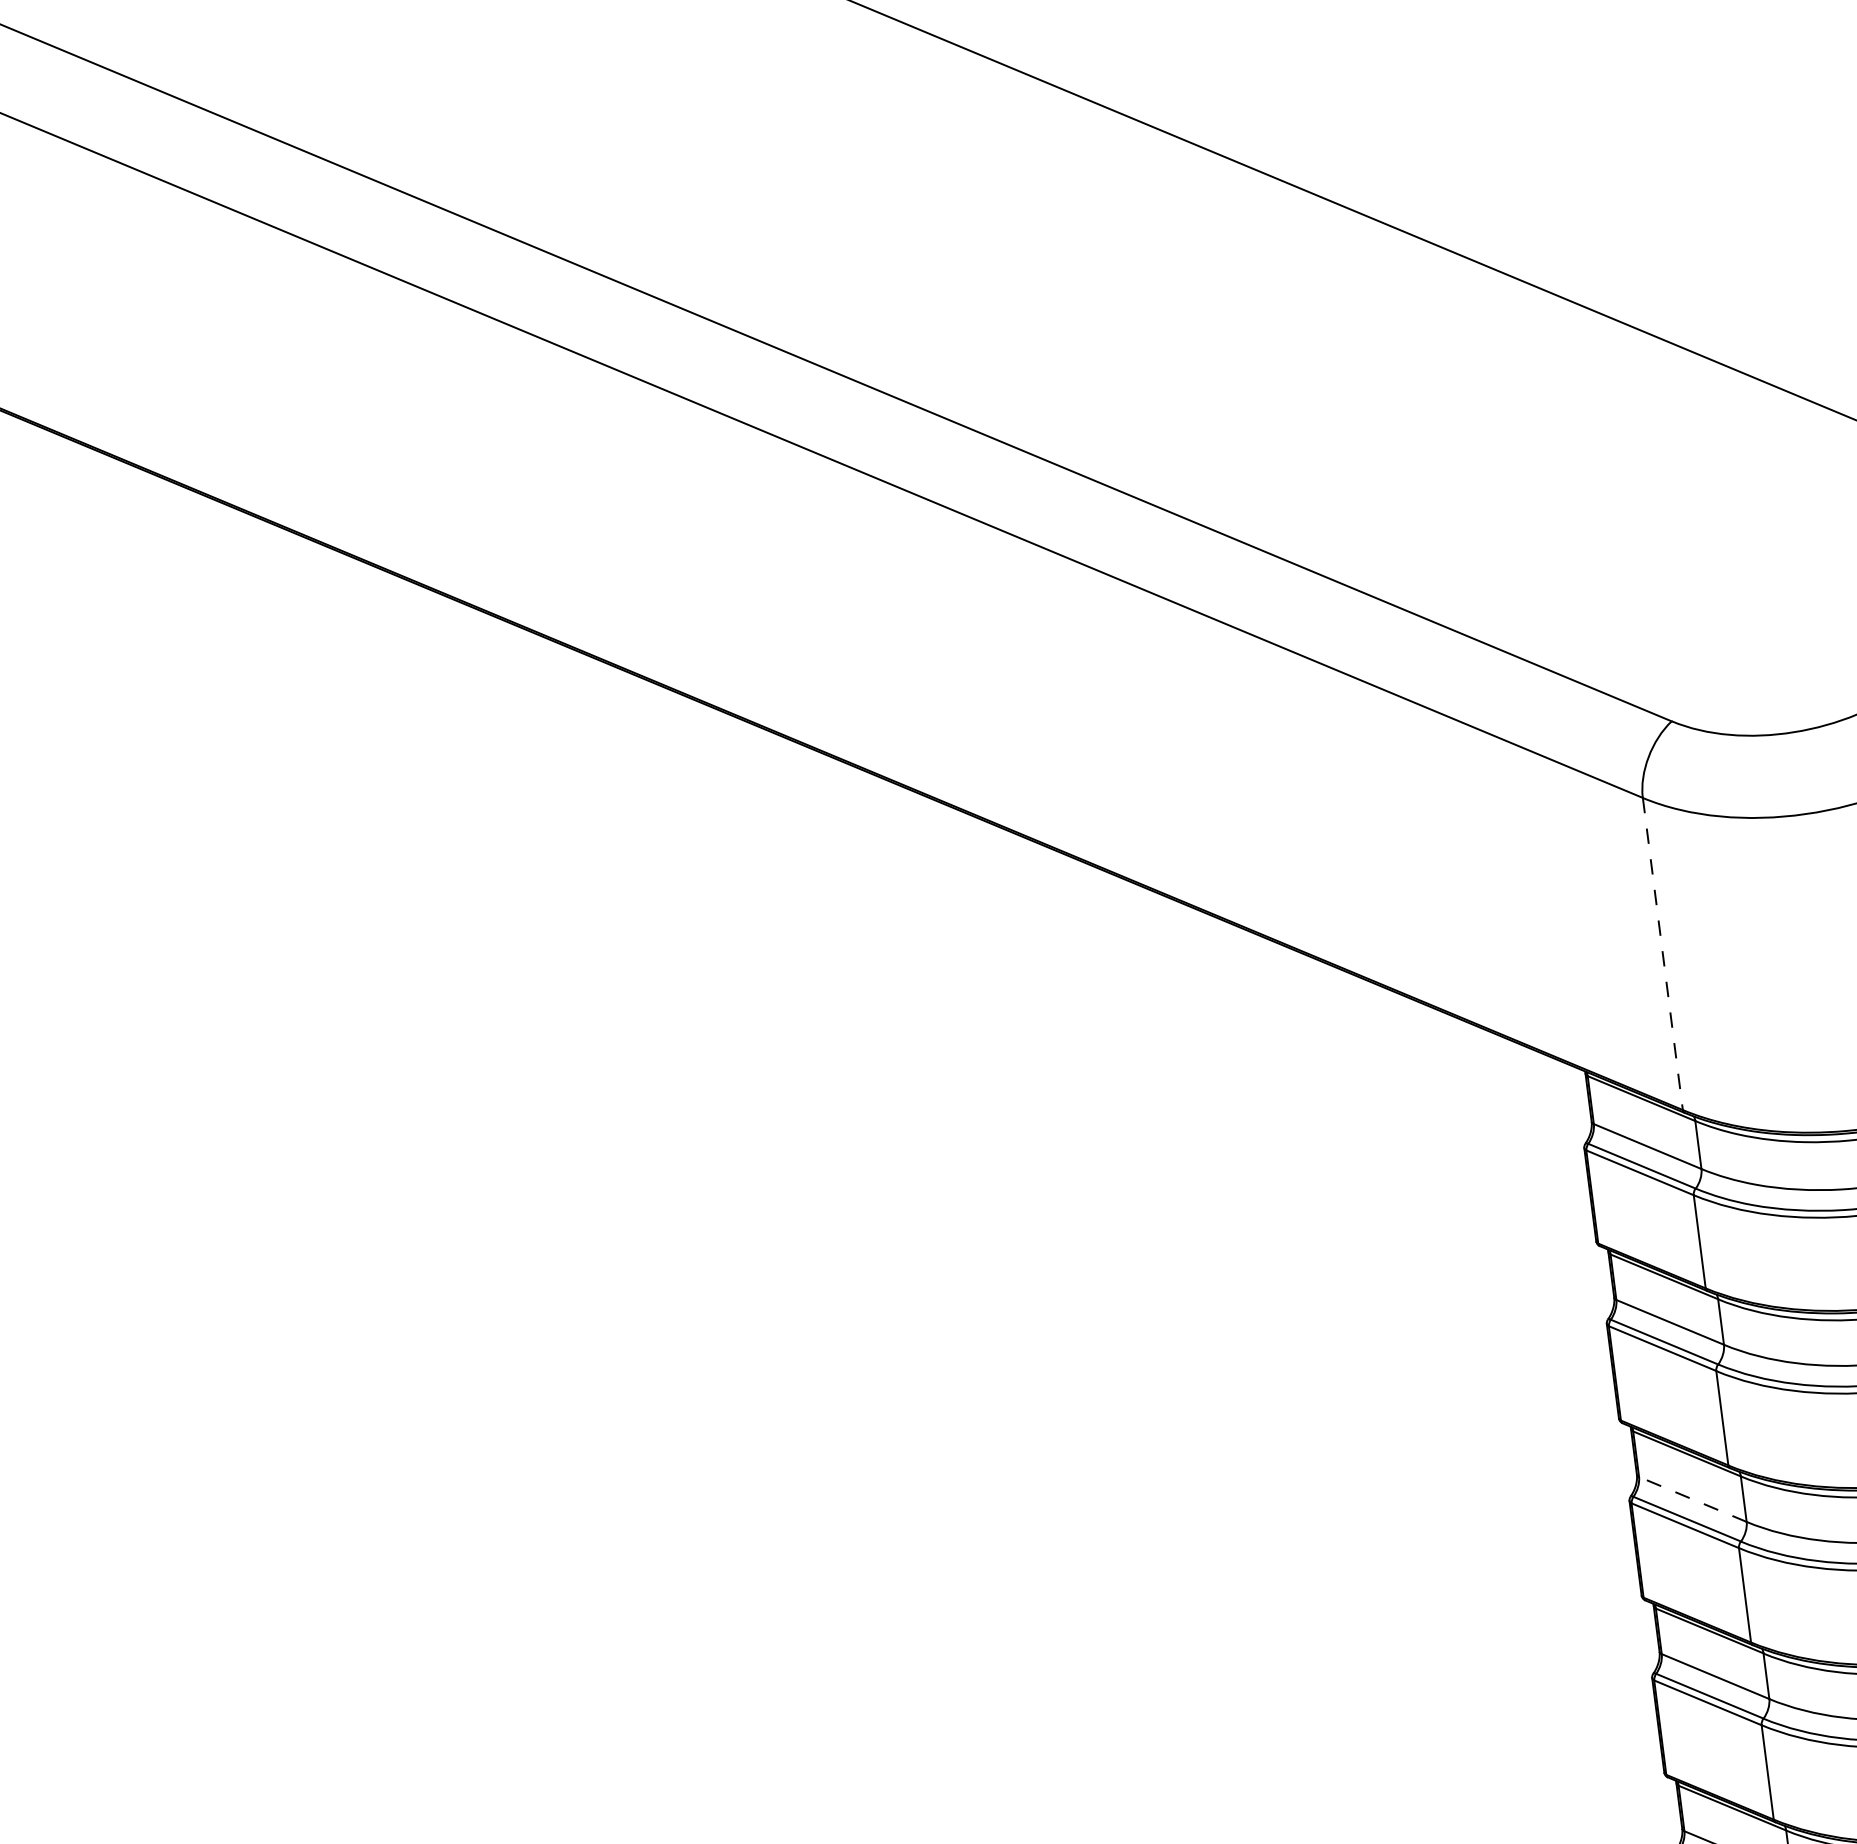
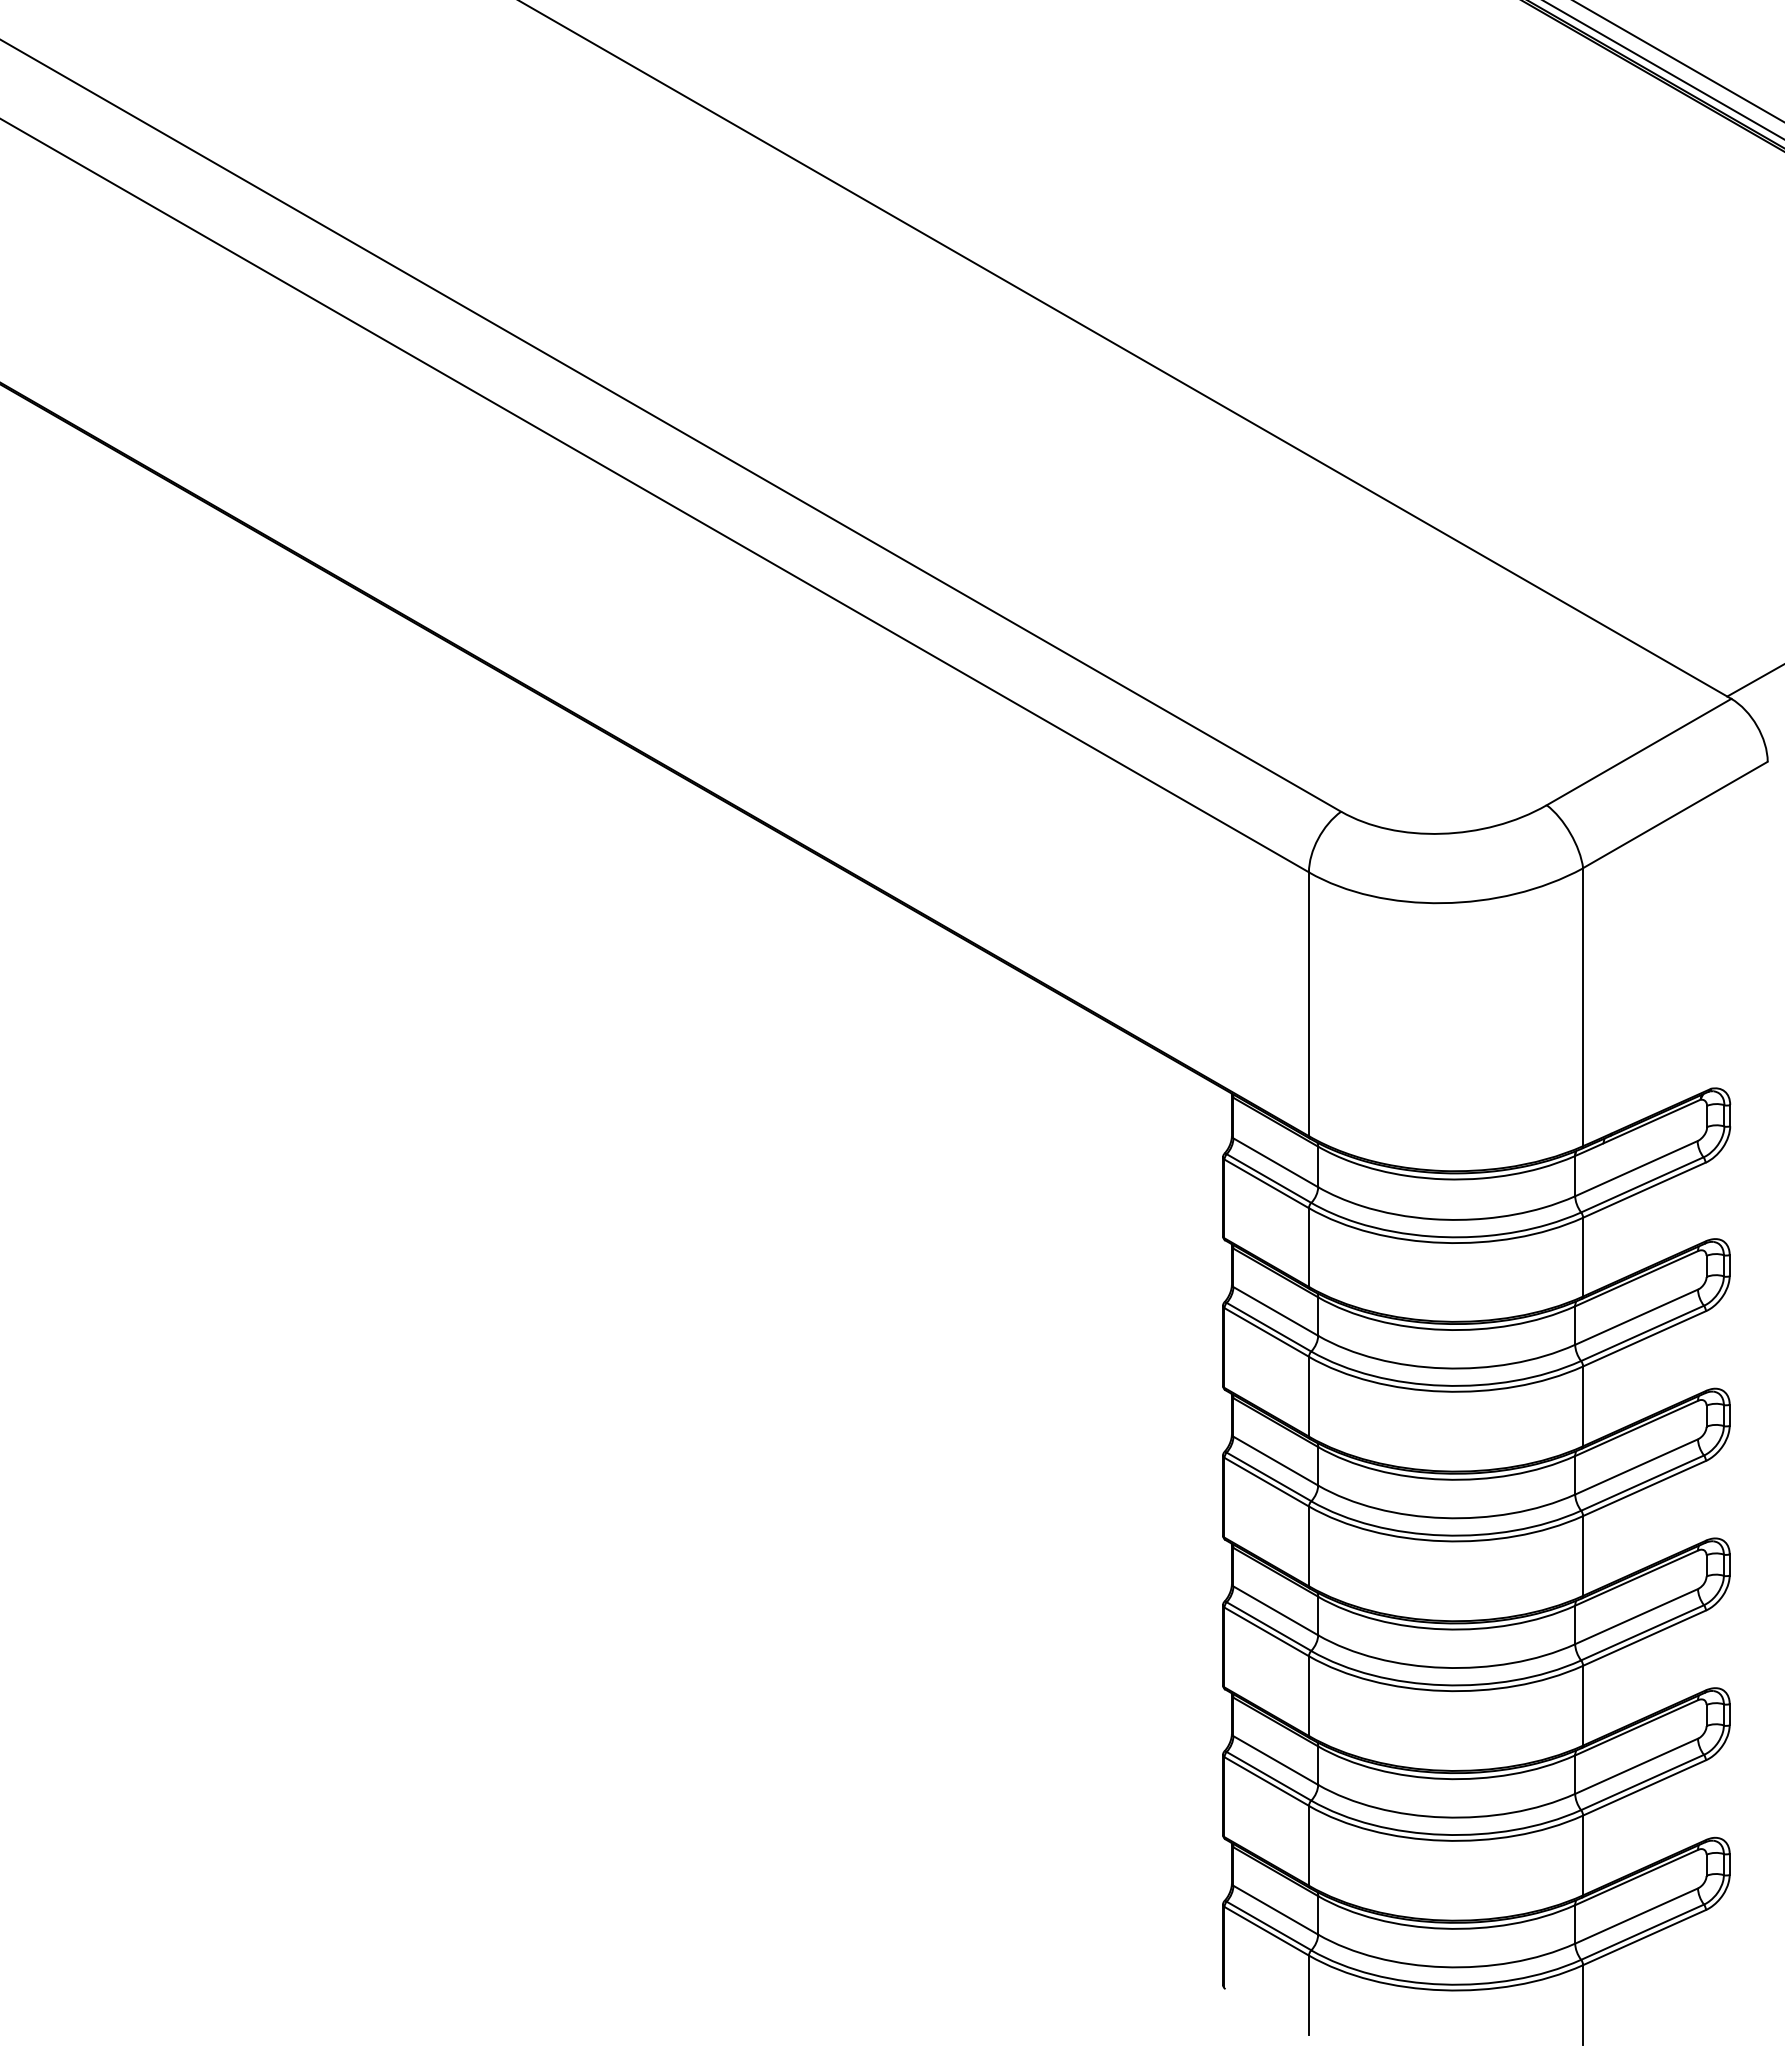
line: (1662, 954) -> (1308, 1004), dashed -> solid
line: (1692, 1499) -> (1275, 1461), dashed -> solid

